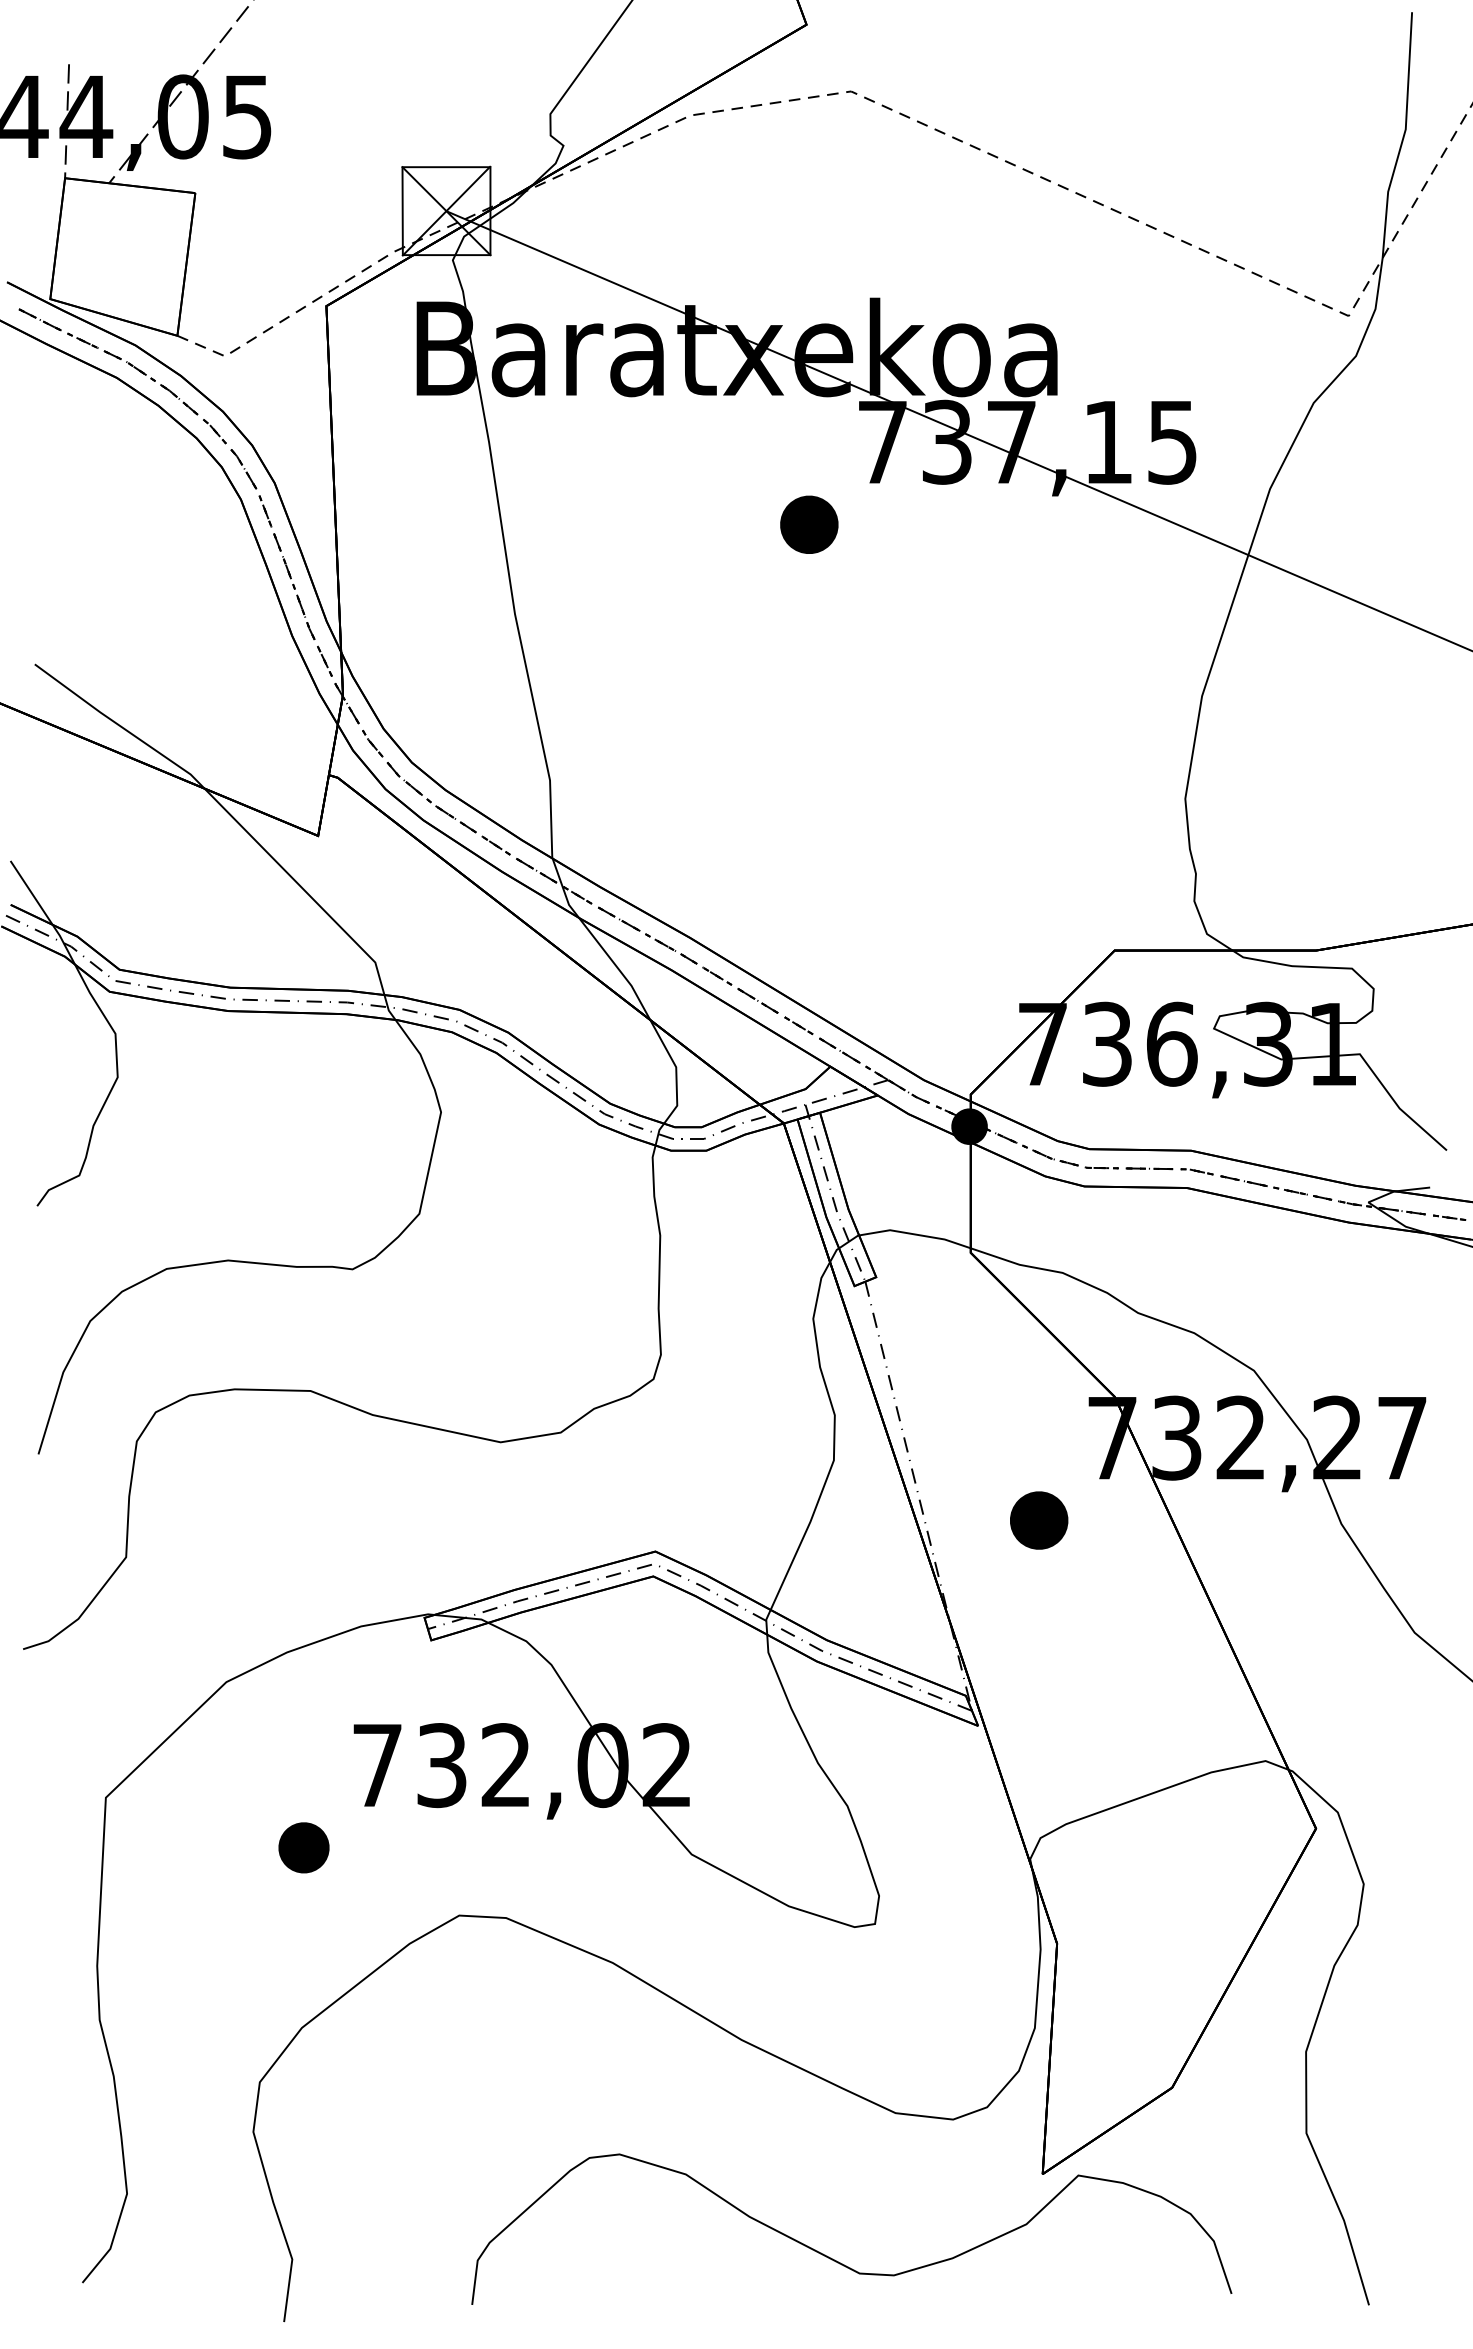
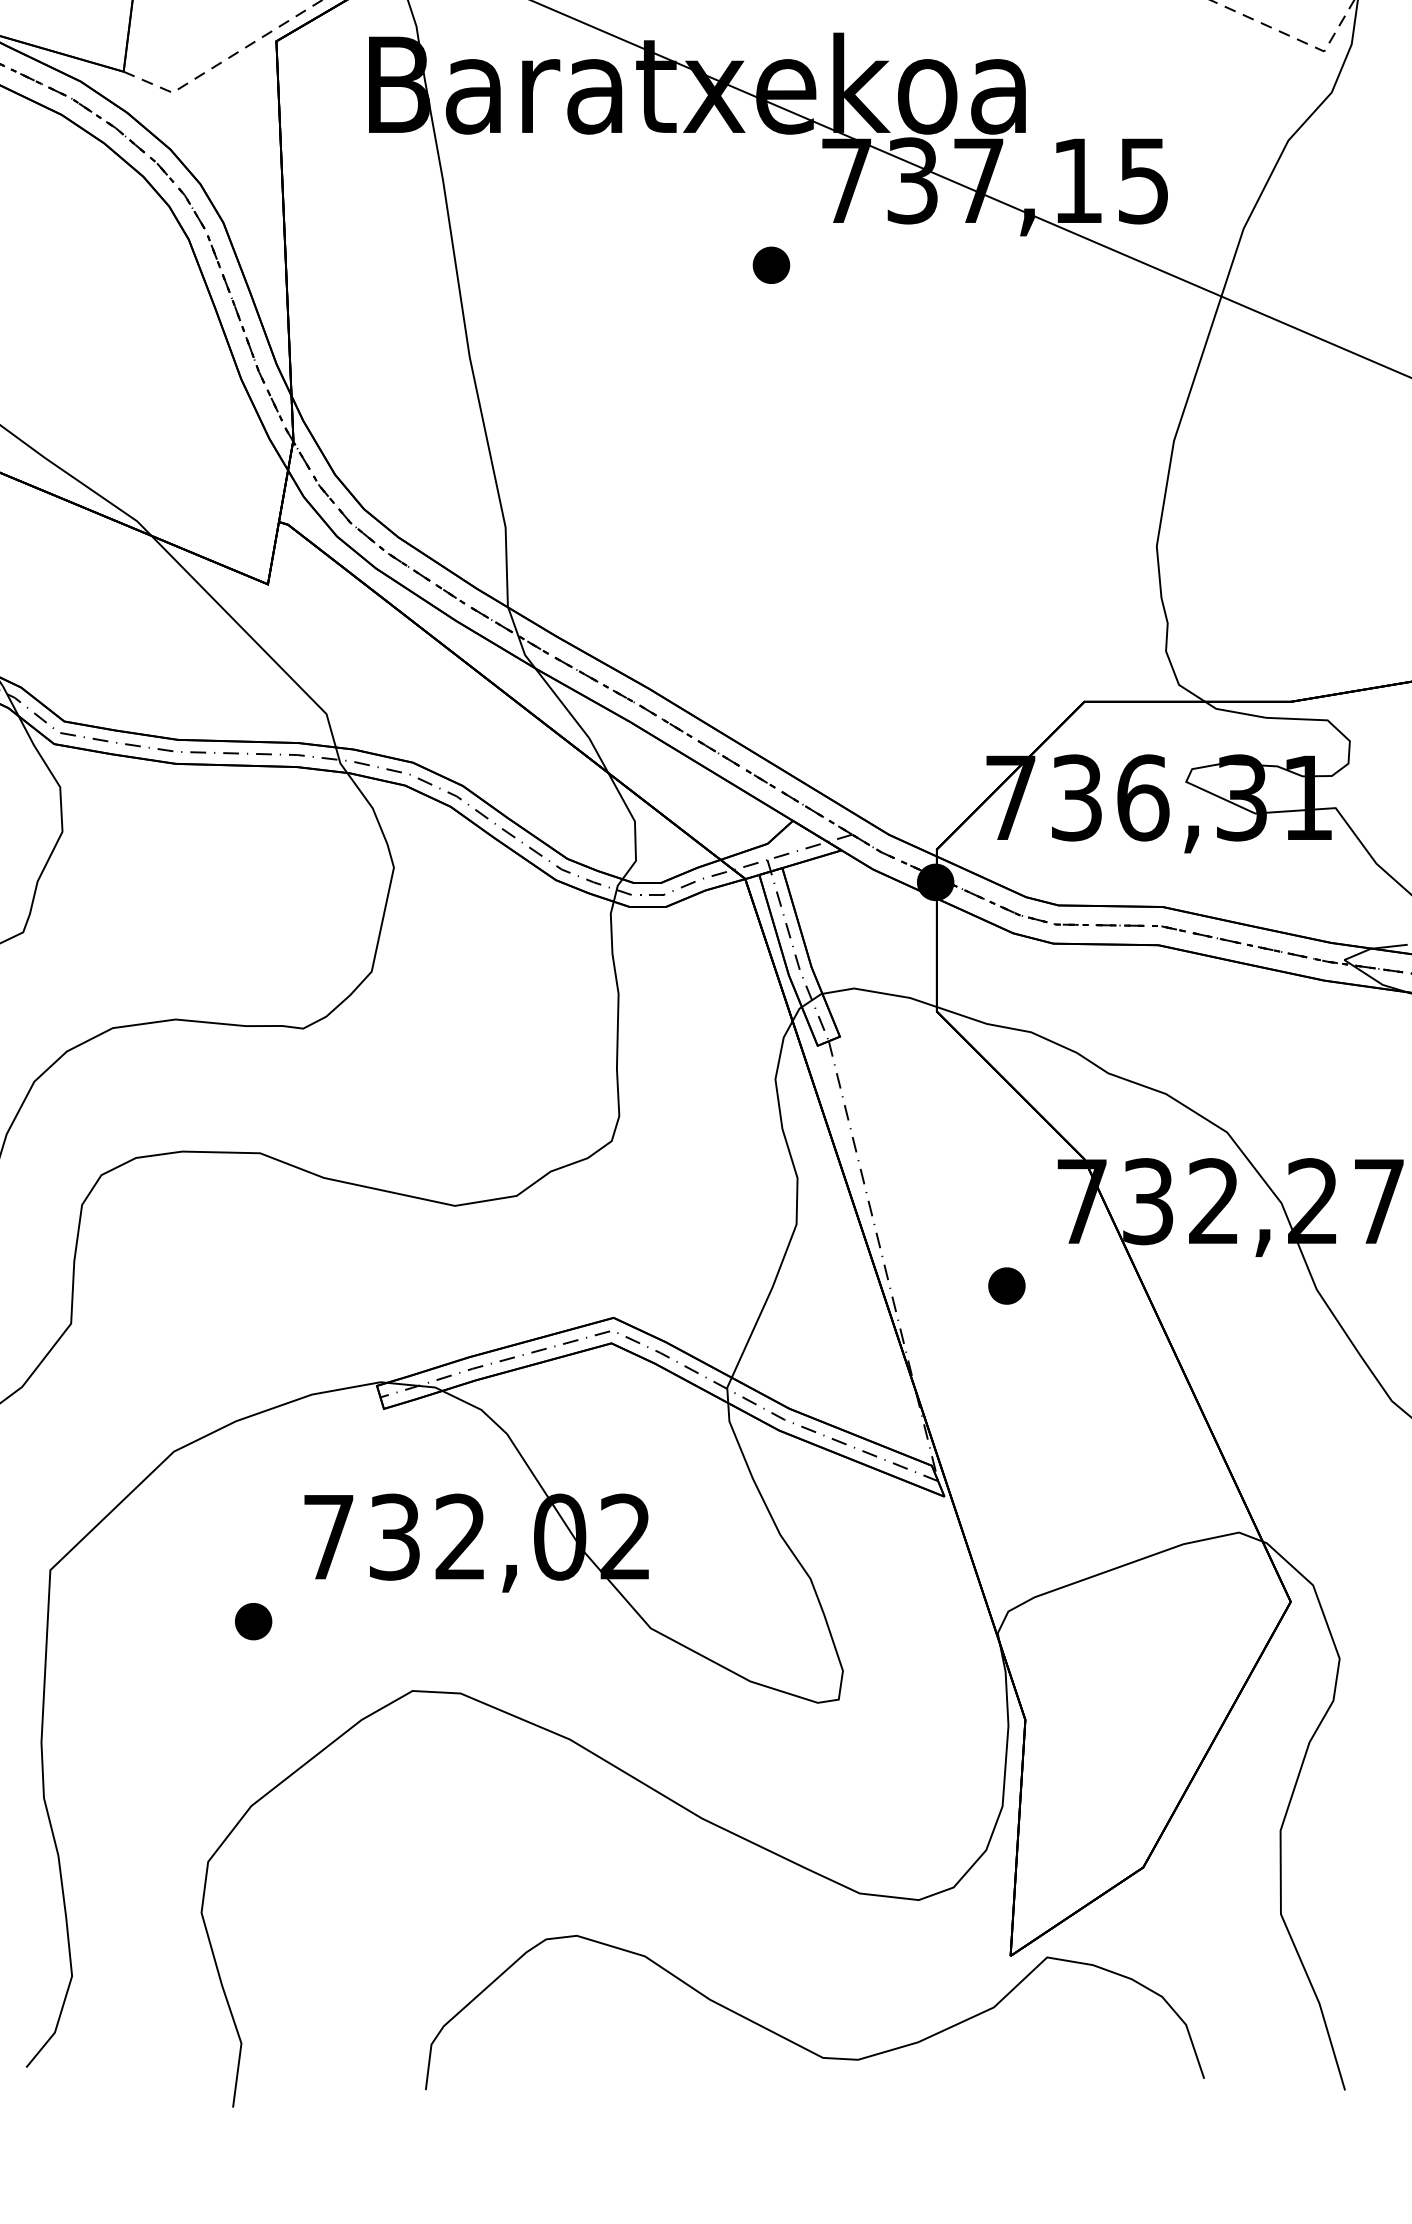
part: (809, 524) -> (771, 265), size x0.62
part: (1038, 1520) -> (1006, 1286), size x0.62
part: (304, 1847) -> (253, 1621), size x0.71

